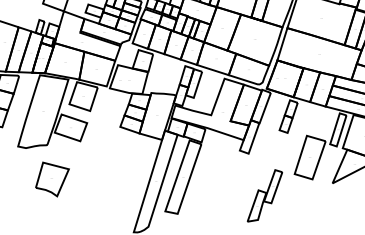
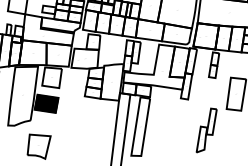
hatch: (70, 127) -> (46, 103), added

